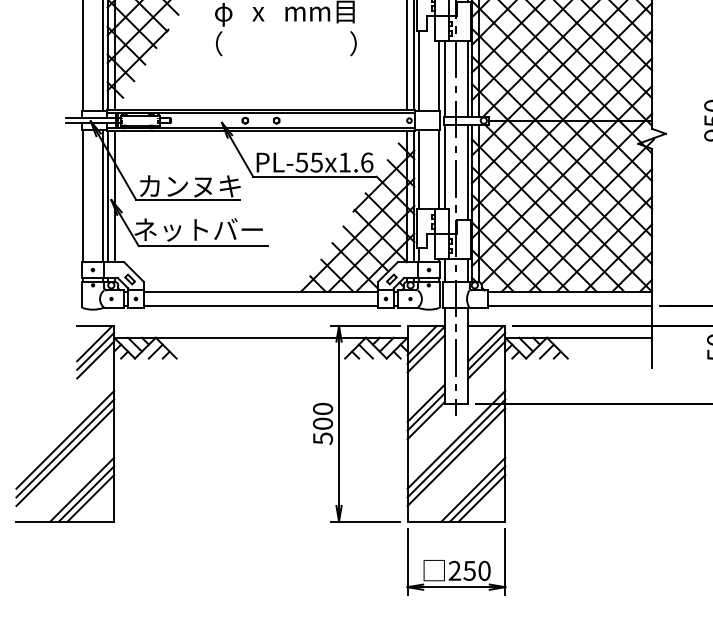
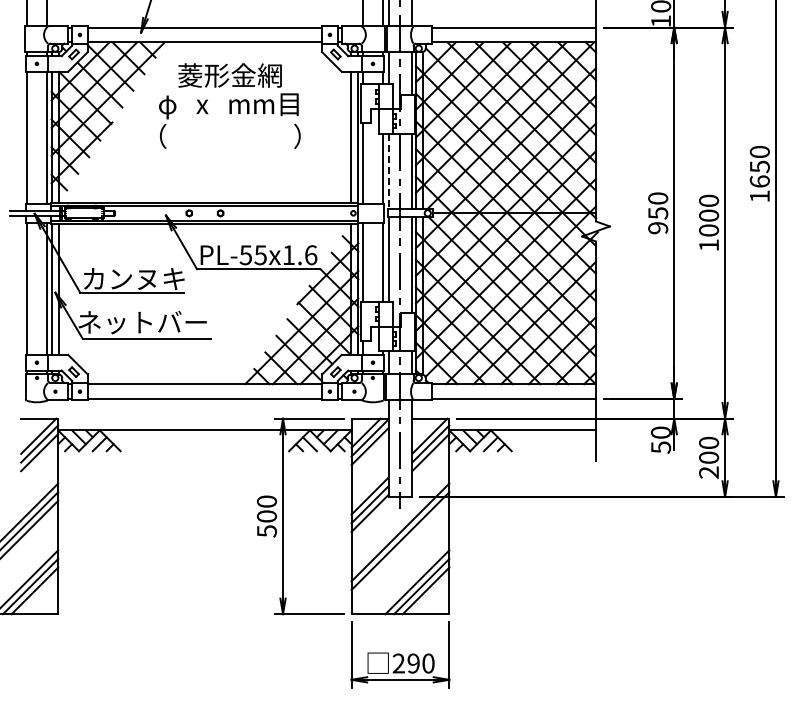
line: (444, 78) -> (388, 171), solid -> dashed
line: (456, 456) -> (400, 549), removed
text: (469, 570) -> (413, 663), 250 -> 290

